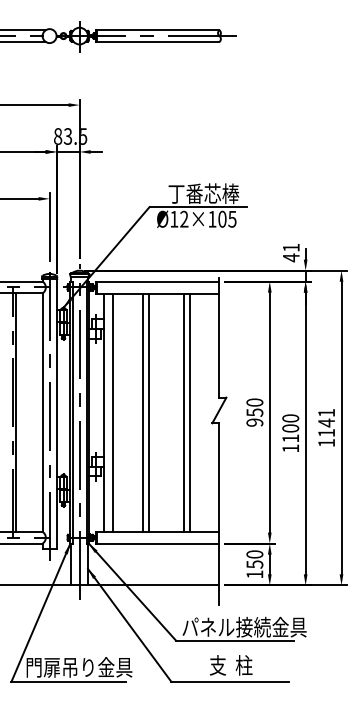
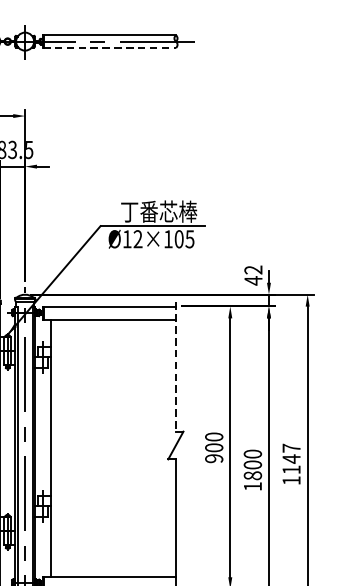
line: (157, 42) -> (109, 48), solid -> dashed
text: (290, 247) -> (252, 269), 41 -> 42
line: (219, 337) -> (176, 366), solid -> dashed
line: (113, 412) -> (61, 447), removed
line: (143, 412) -> (94, 447), removed
line: (149, 412) -> (100, 447), removed
line: (184, 412) -> (138, 447), removed
line: (189, 412) -> (143, 447), removed
text: (254, 412) -> (213, 447), 950 -> 900
text: (326, 412) -> (291, 447), 1141 -> 1147
text: (290, 438) -> (252, 475), 1100 -> 1800

